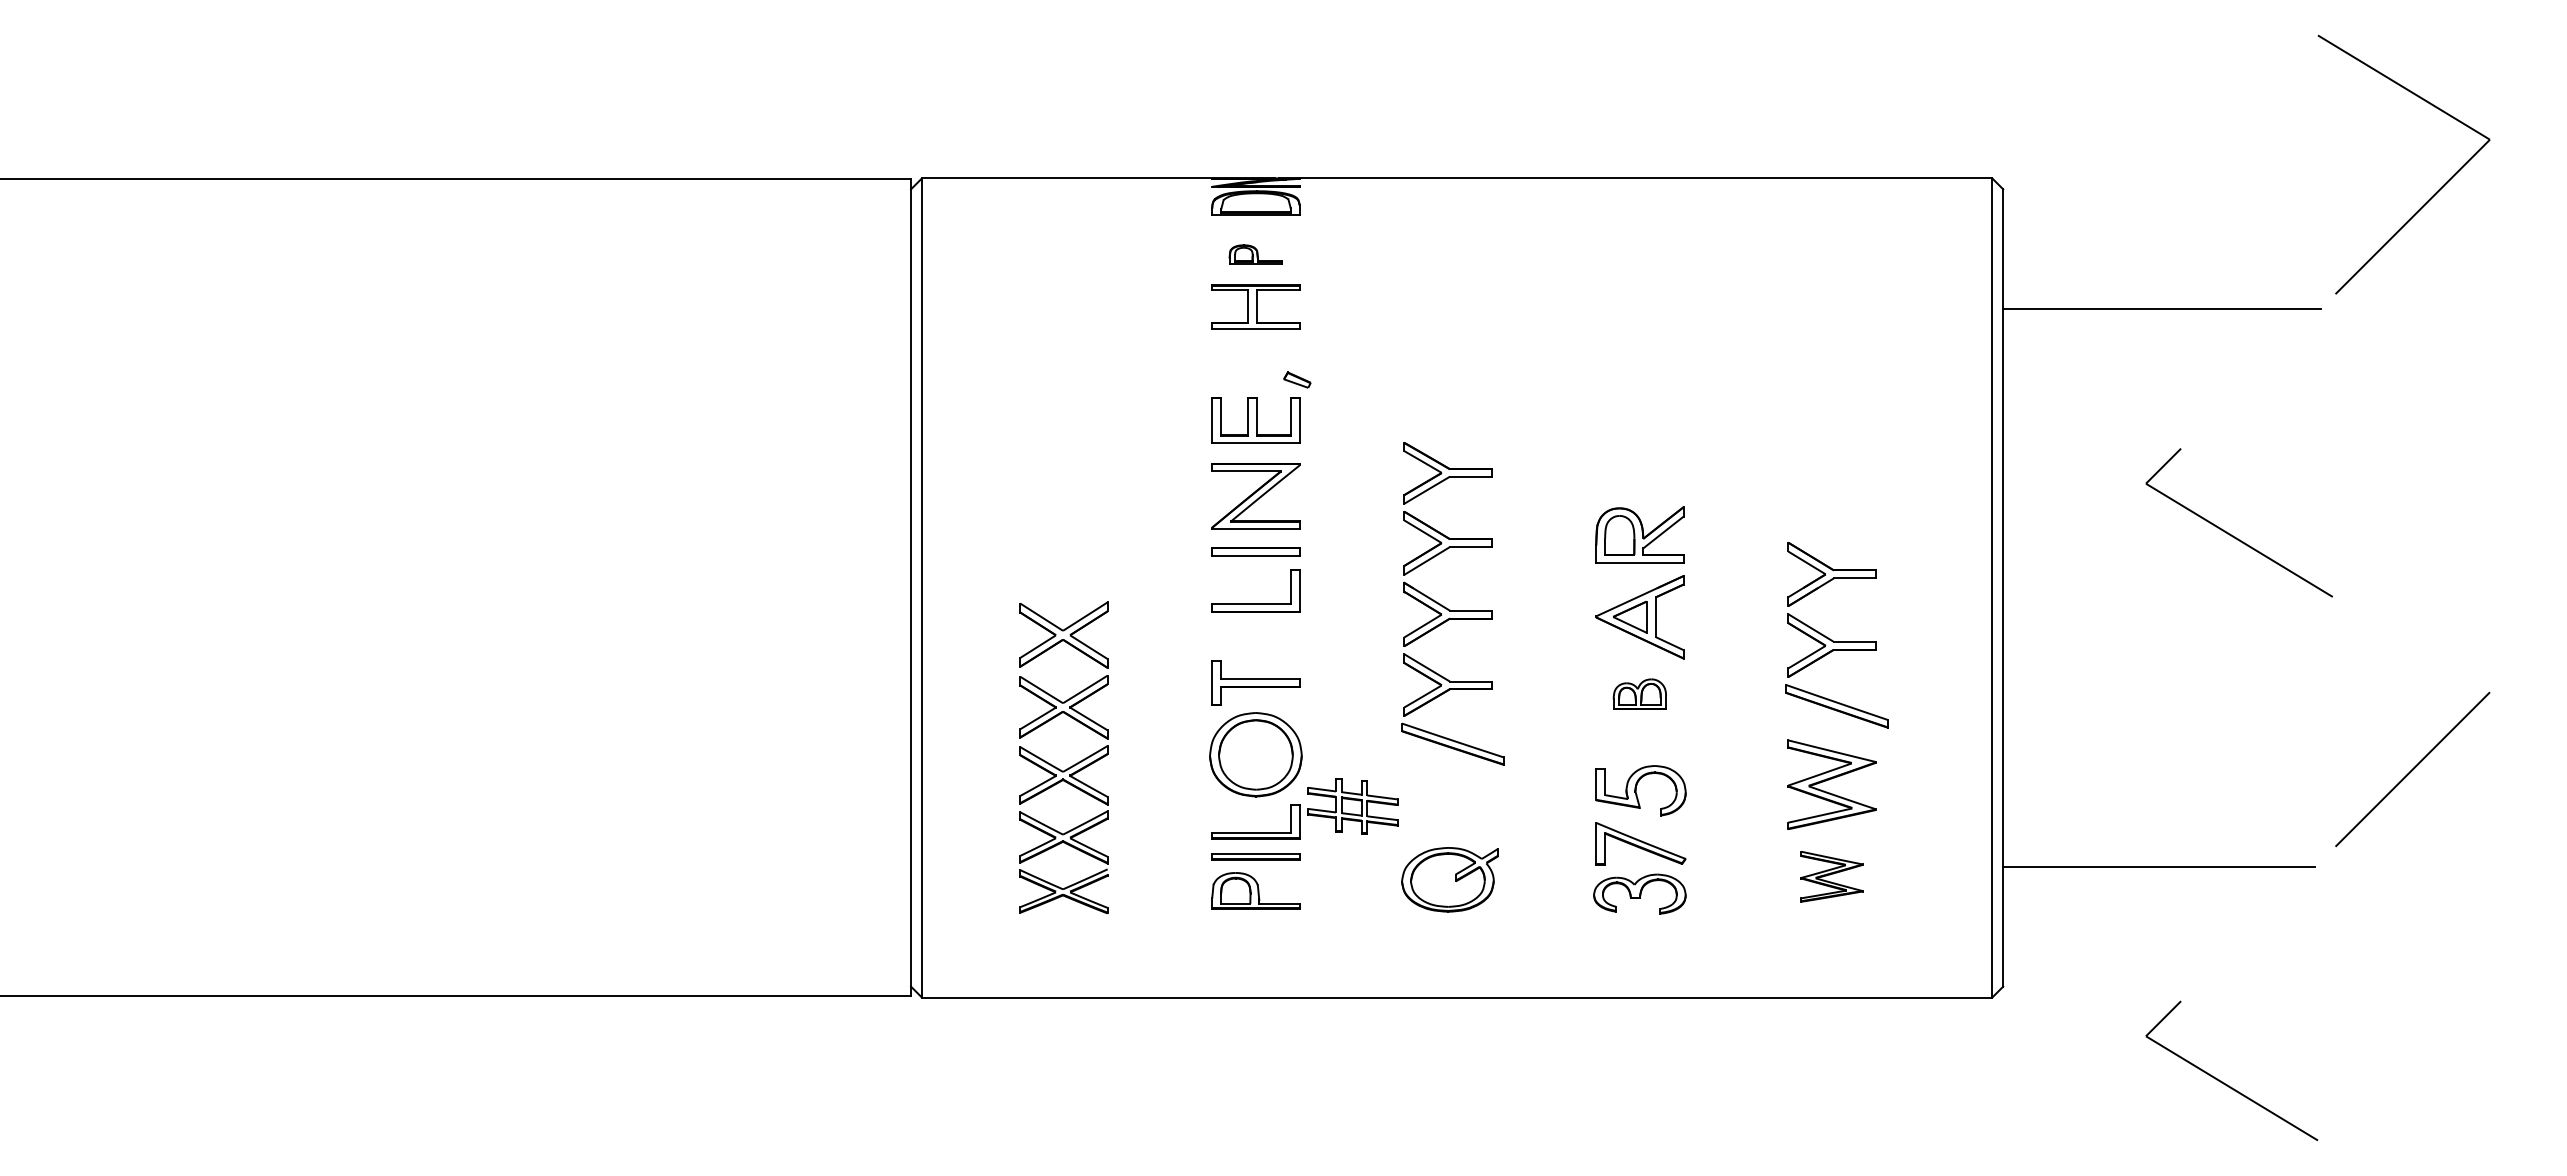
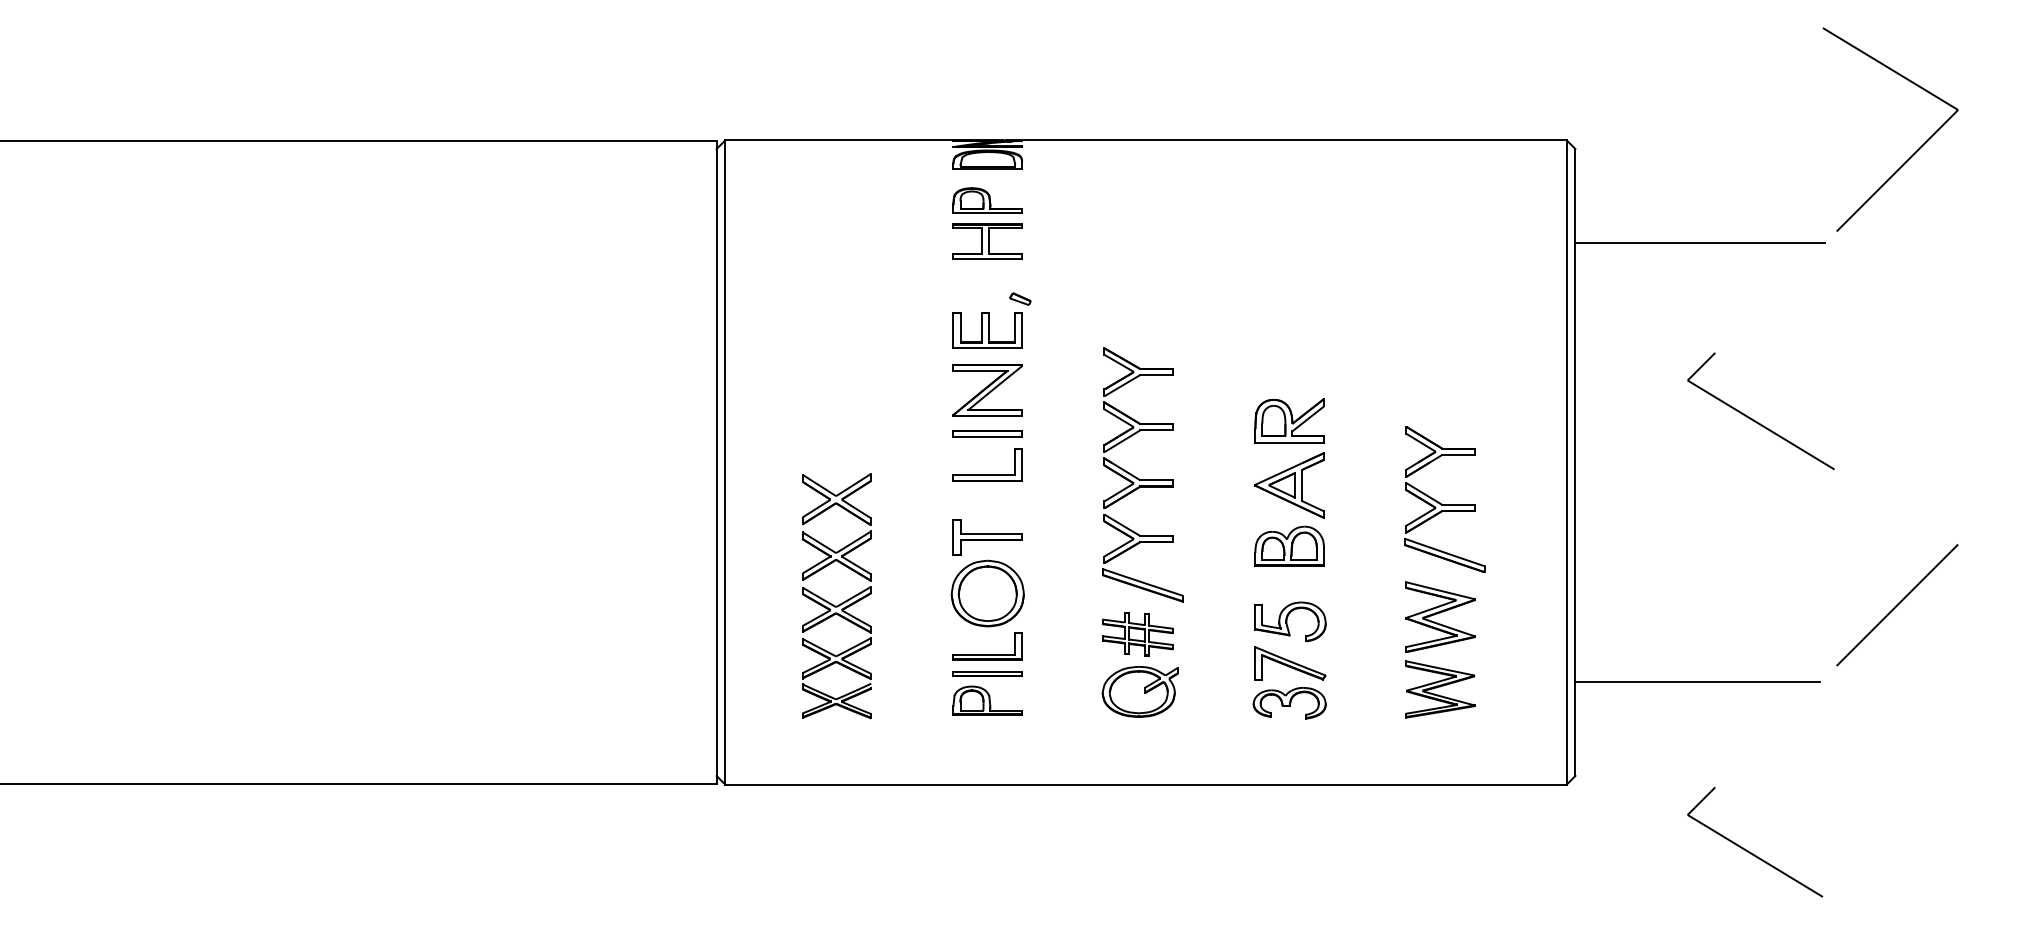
part: (1255, 254) -> (987, 200), size x1.67
part: (1639, 693) -> (1289, 545), size x1.67
part: (1352, 806) -> (1137, 634), moved
part: (1831, 876) -> (1440, 689), size x1.43

